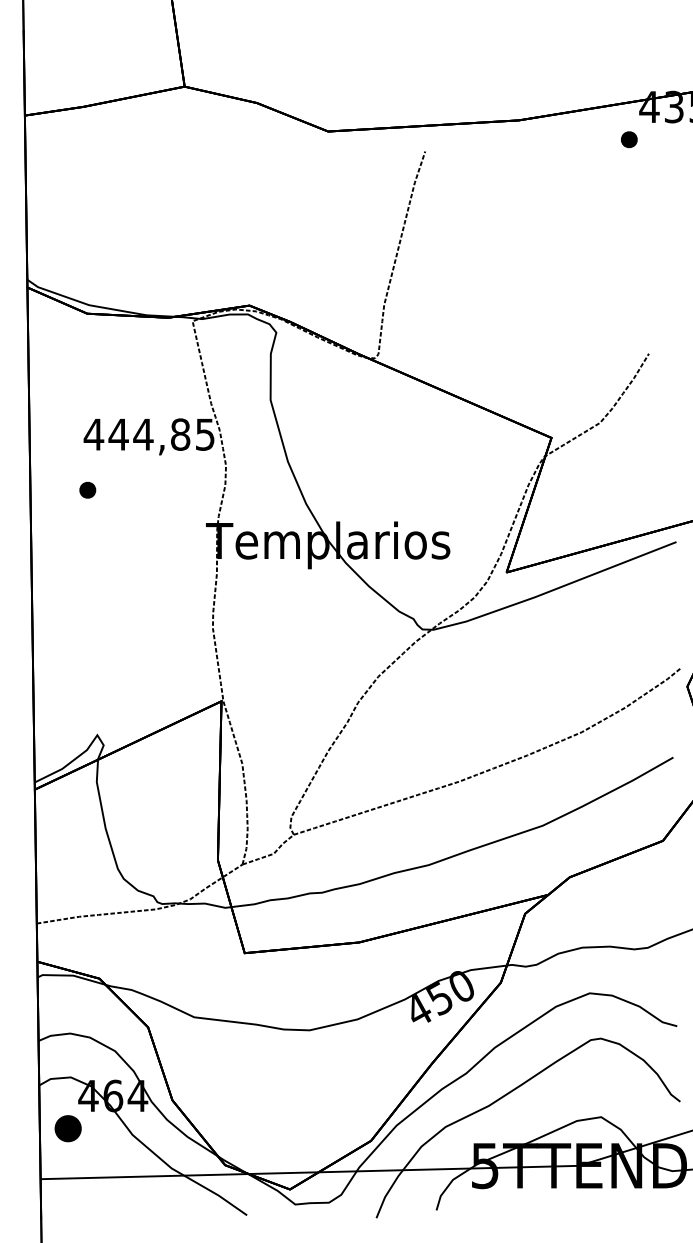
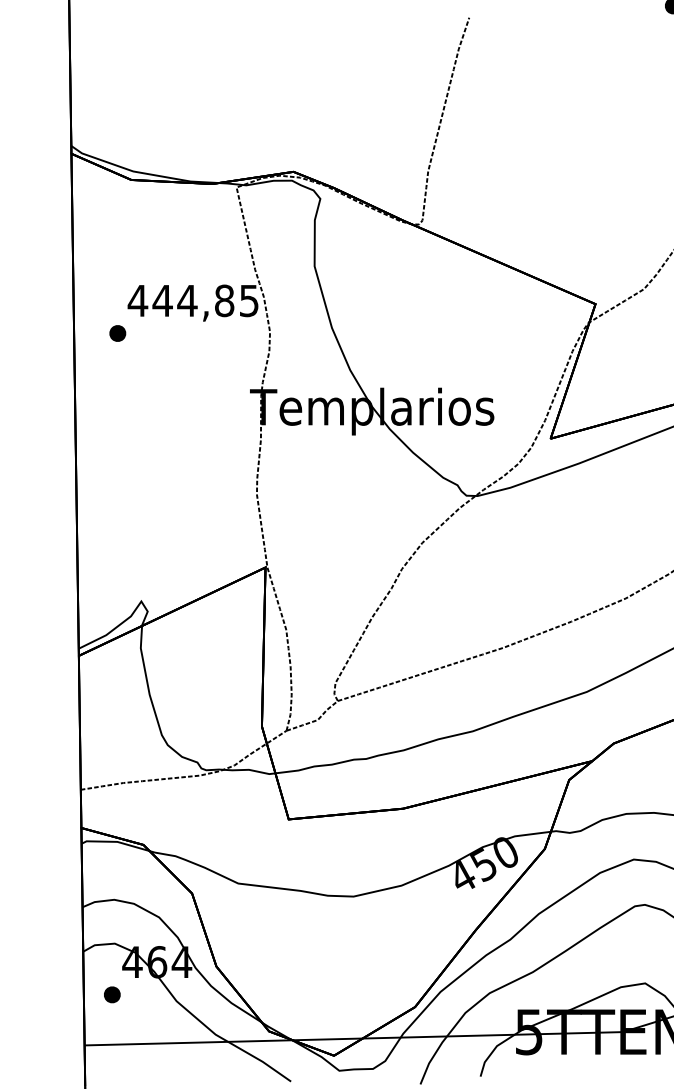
part: (87, 489) -> (117, 332), moved
part: (68, 1128) -> (112, 994), size x0.62

